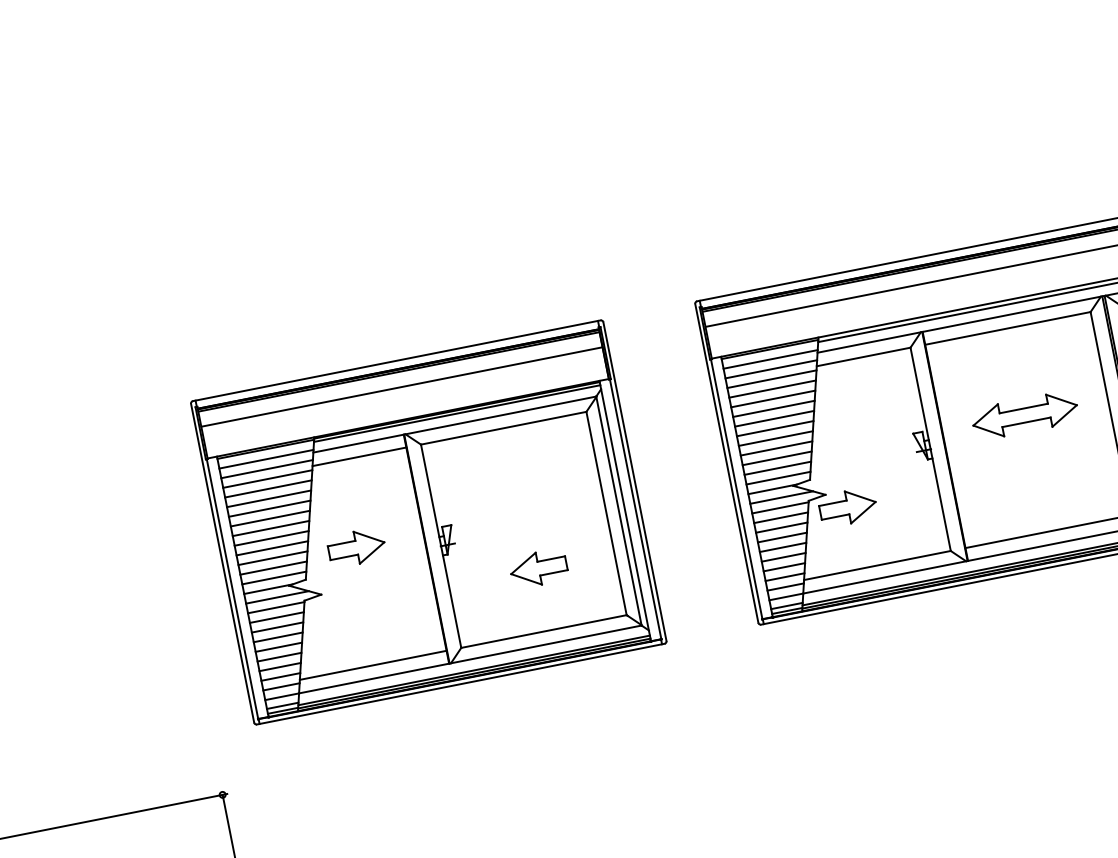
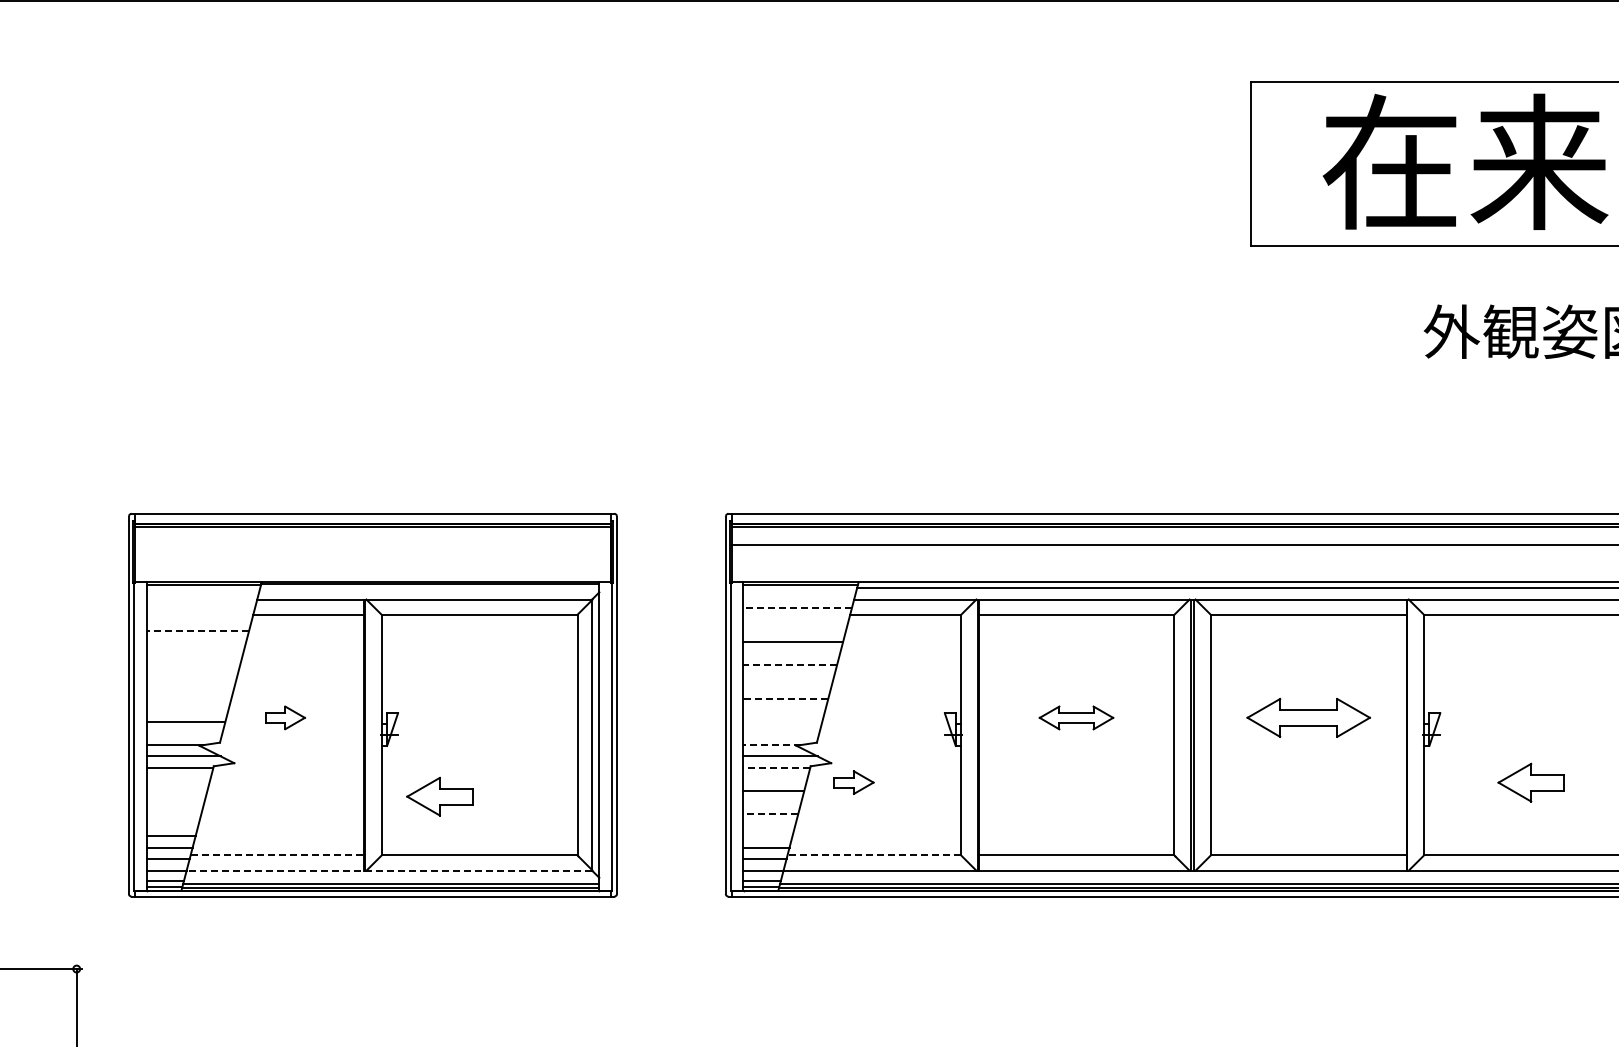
line: (770, 359) -> (798, 596), removed
line: (771, 368) -> (797, 607), solid -> dashed
line: (771, 379) -> (795, 619), removed
line: (401, 386) -> (372, 544), removed
line: (772, 388) -> (794, 630), removed
line: (773, 408) -> (791, 653), removed
line: (456, 413) -> (429, 587), removed
part: (1025, 415) -> (1076, 717), size x0.6
line: (774, 419) -> (790, 665), solid -> dashed
line: (774, 428) -> (788, 676), removed
line: (775, 438) -> (787, 687), removed
line: (776, 448) -> (785, 699), solid -> dashed
line: (777, 458) -> (784, 710), removed
line: (266, 459) -> (202, 596), removed
line: (266, 468) -> (200, 607), removed
line: (777, 468) -> (782, 722), removed
line: (778, 478) -> (781, 733), removed
line: (267, 479) -> (199, 619), removed
line: (268, 488) -> (197, 630), solid -> dashed
line: (773, 489) -> (772, 745), solid -> dashed
line: (269, 499) -> (196, 642), removed
line: (780, 507) -> (776, 767), solid -> dashed
part: (847, 507) -> (853, 782), size x0.6
line: (269, 508) -> (194, 653), removed
line: (781, 517) -> (775, 779), removed
line: (270, 518) -> (193, 665), removed
line: (270, 528) -> (191, 676), removed
line: (782, 537) -> (772, 802), removed
line: (271, 538) -> (190, 687), removed
part: (356, 547) -> (285, 717), size x0.6
line: (782, 547) -> (770, 813), solid -> dashed
line: (272, 548) -> (188, 699), removed
line: (783, 556) -> (769, 824), removed
line: (273, 557) -> (187, 710), removed
line: (877, 565) -> (874, 855), solid -> dashed
line: (784, 567) -> (767, 836), removed
part: (538, 568) -> (439, 796), moved
line: (274, 577) -> (184, 733), removed
line: (276, 617) -> (178, 779), removed
line: (277, 627) -> (176, 790), removed
line: (278, 637) -> (175, 802), removed
line: (278, 647) -> (173, 813), removed
line: (279, 656) -> (172, 824), removed
line: (470, 659) -> (389, 870), solid -> dashed
line: (373, 665) -> (277, 855), solid -> dashed

